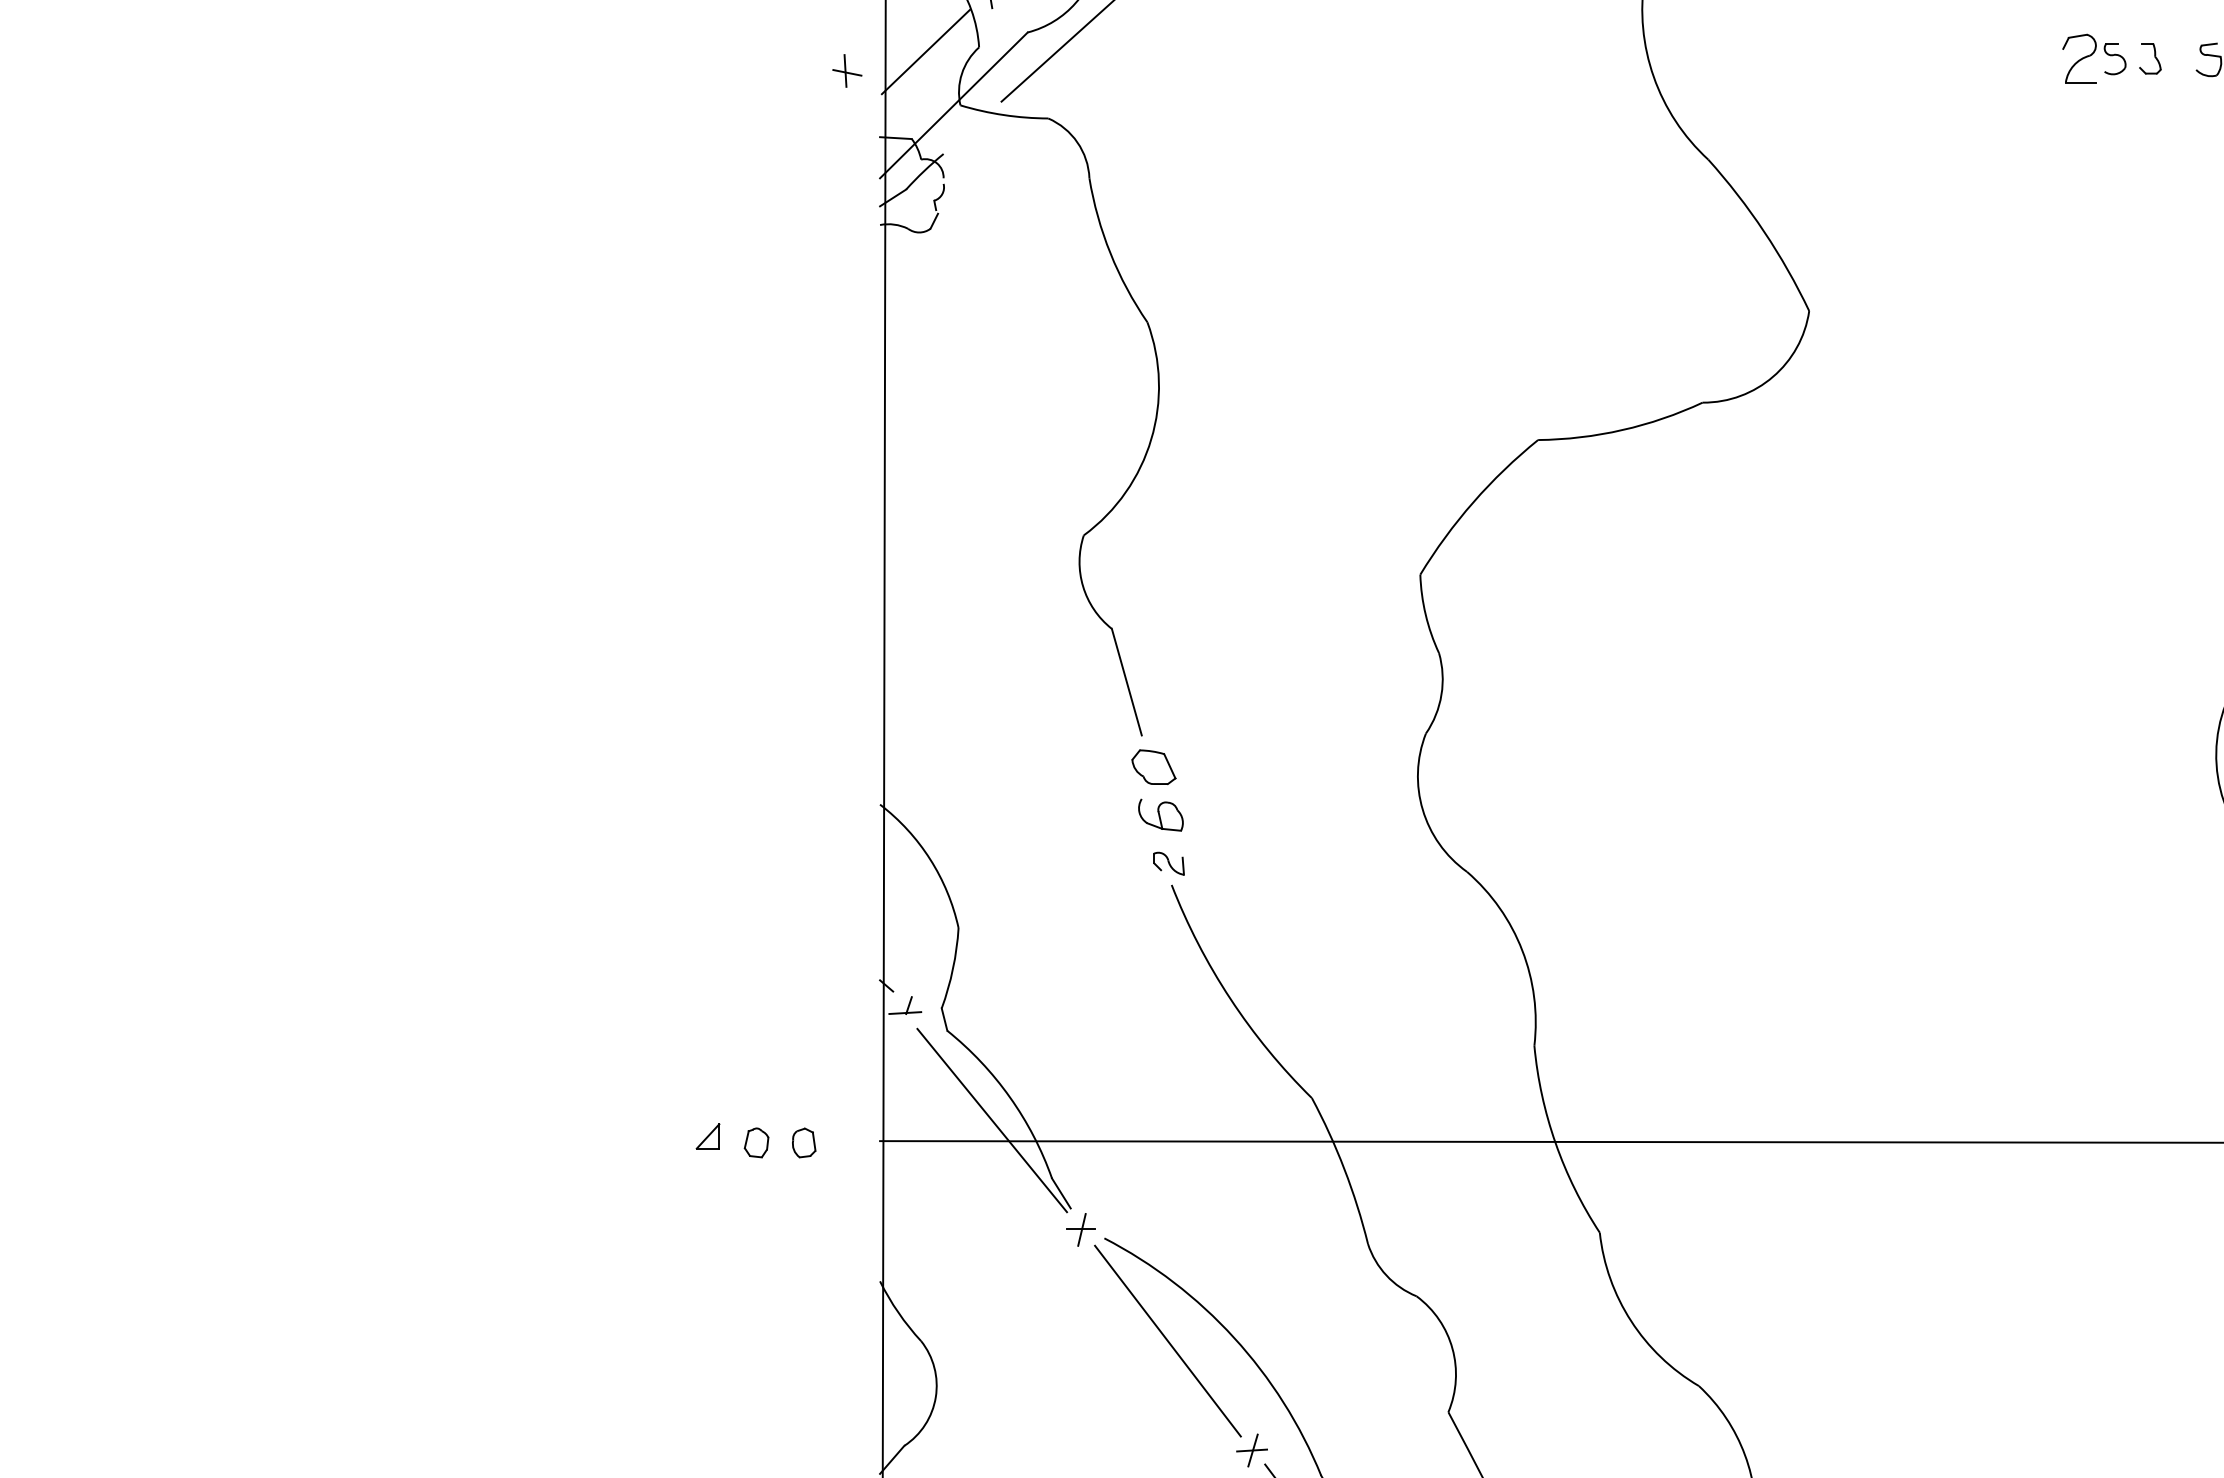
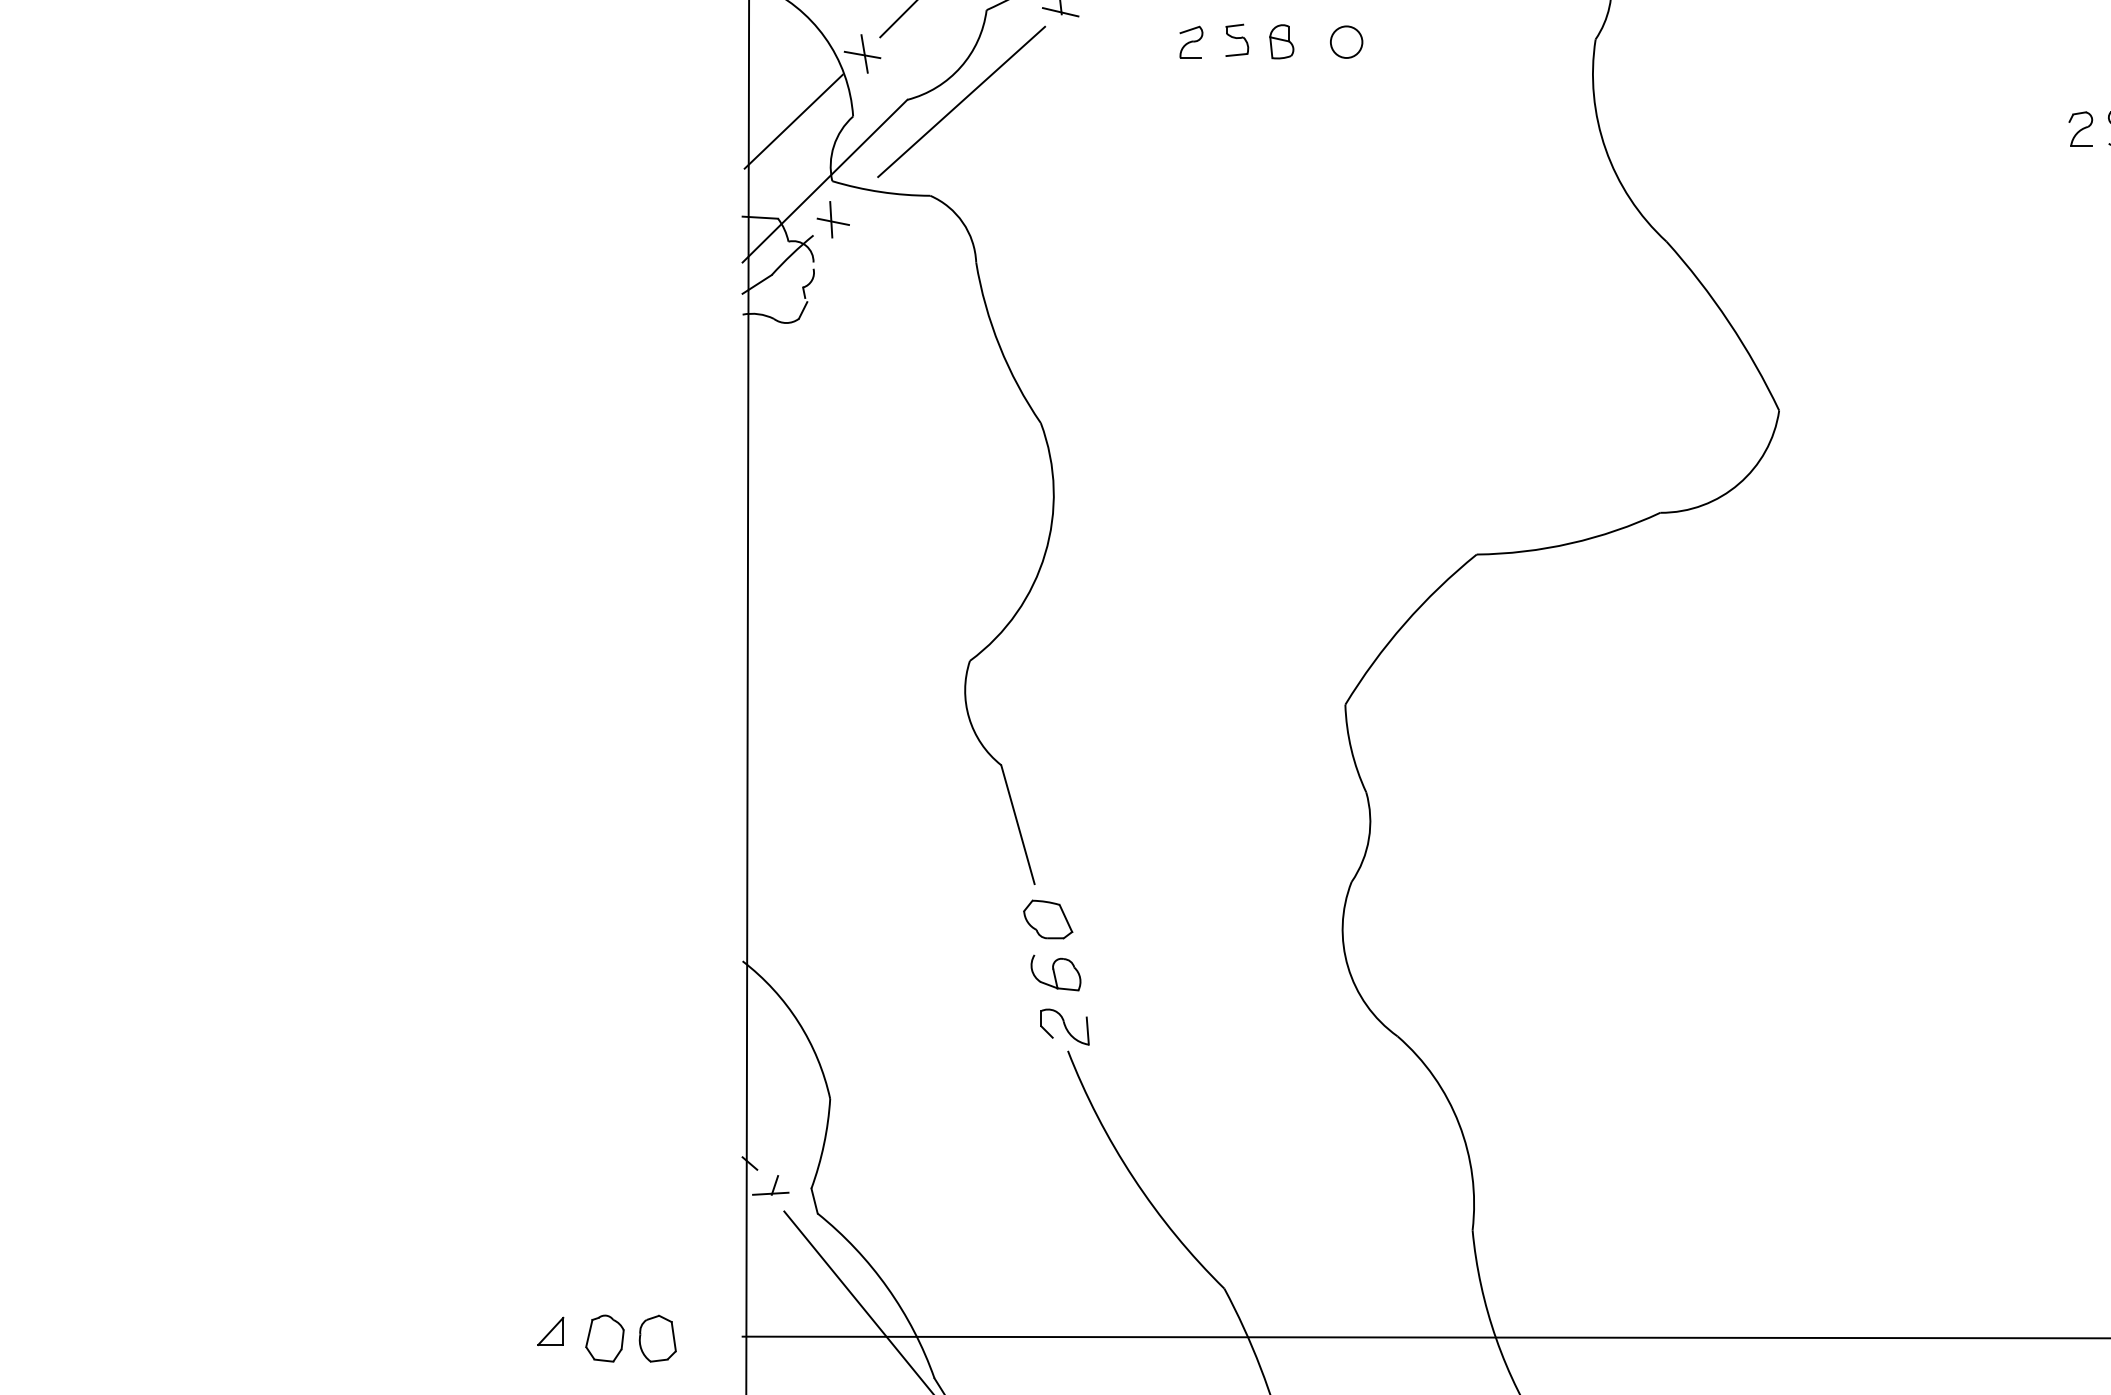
part: (2079, 58) -> (2080, 128), size x0.62
part: (847, 70) -> (833, 219), moved
part: (1168, 863) -> (1064, 1026), size x1.43
part: (756, 1142) -> (604, 1338), size x1.43
part: (804, 1142) -> (658, 1338), size x1.43

